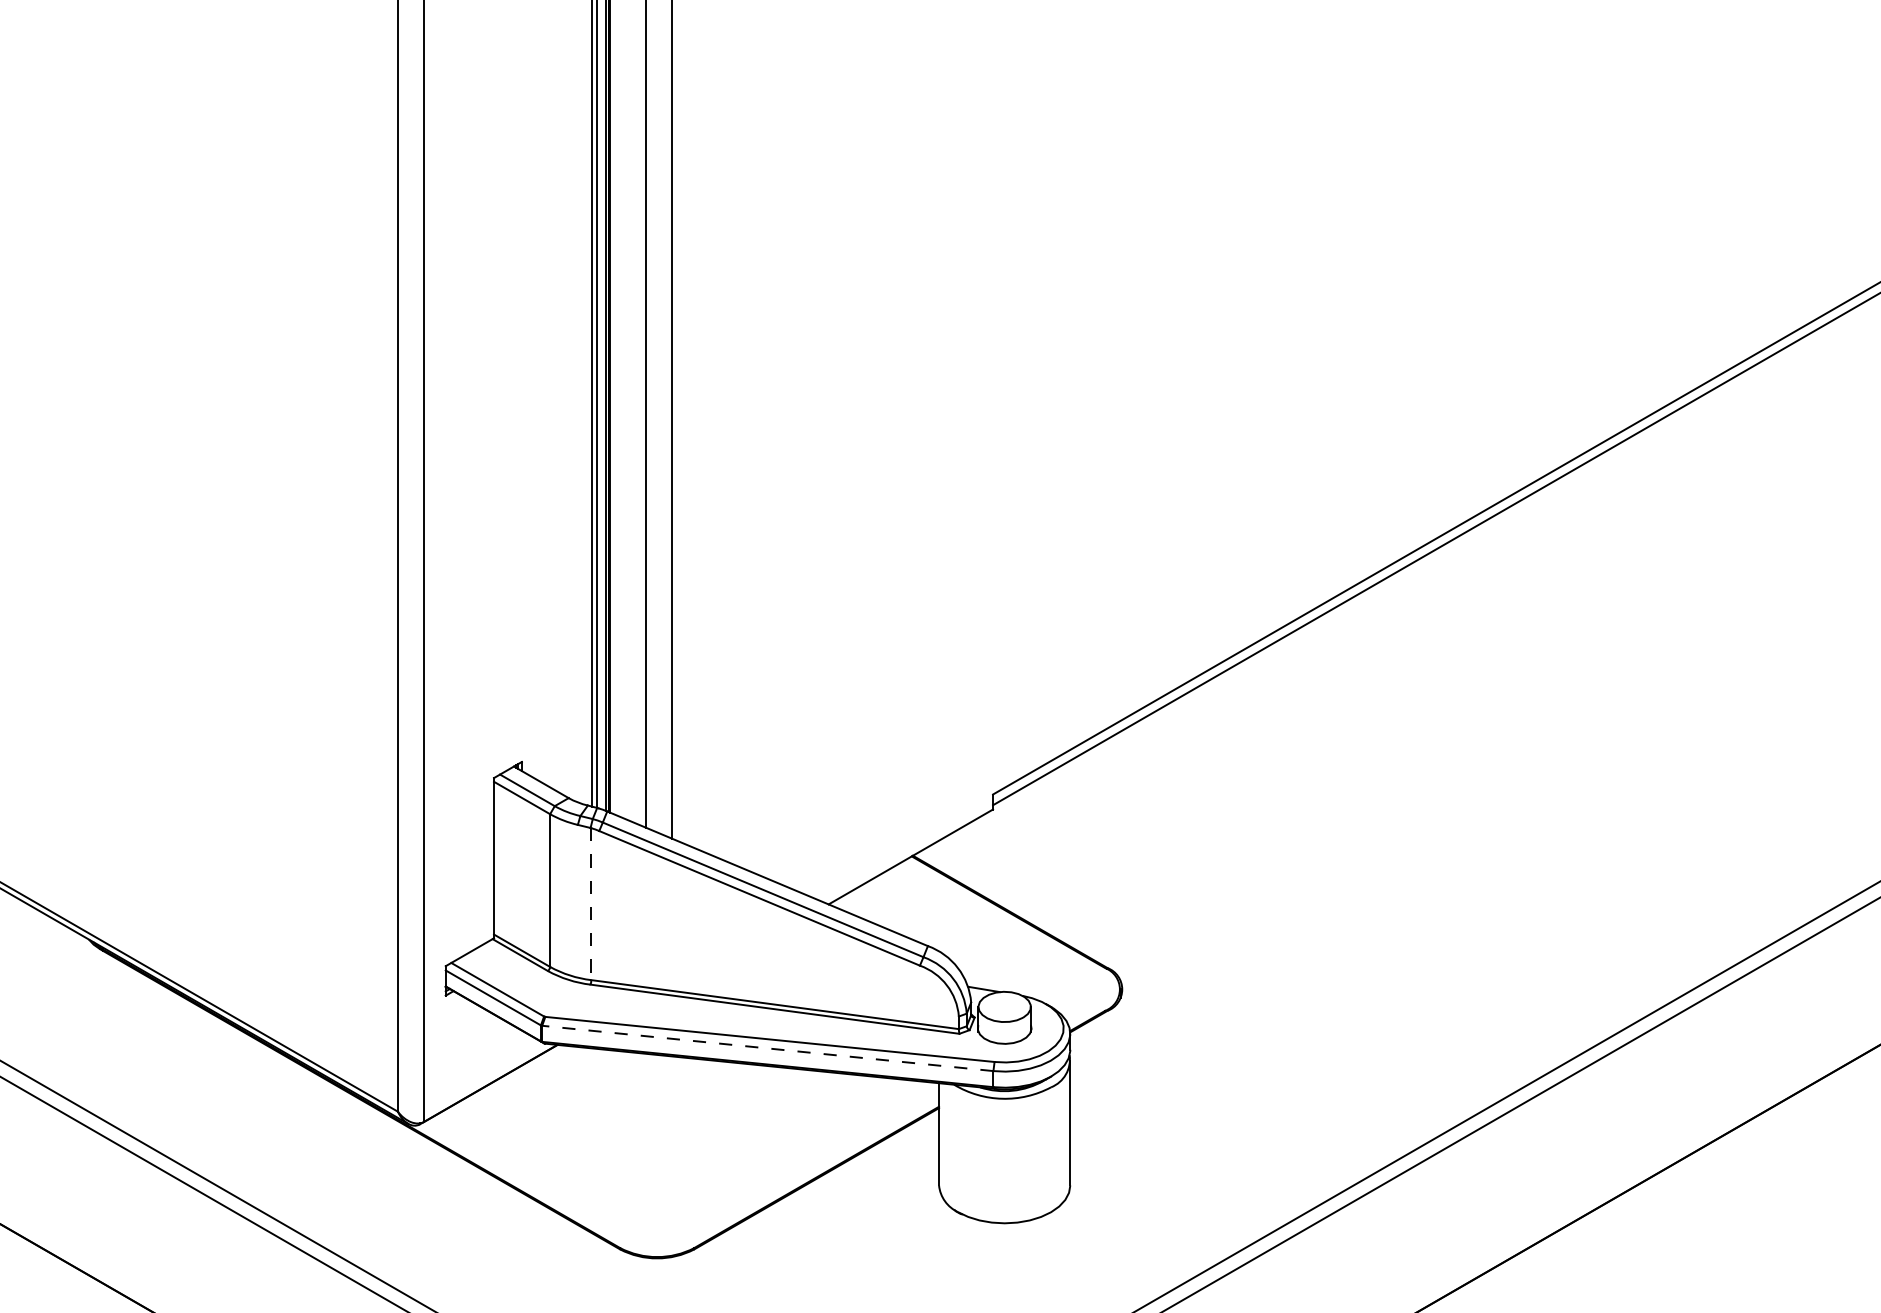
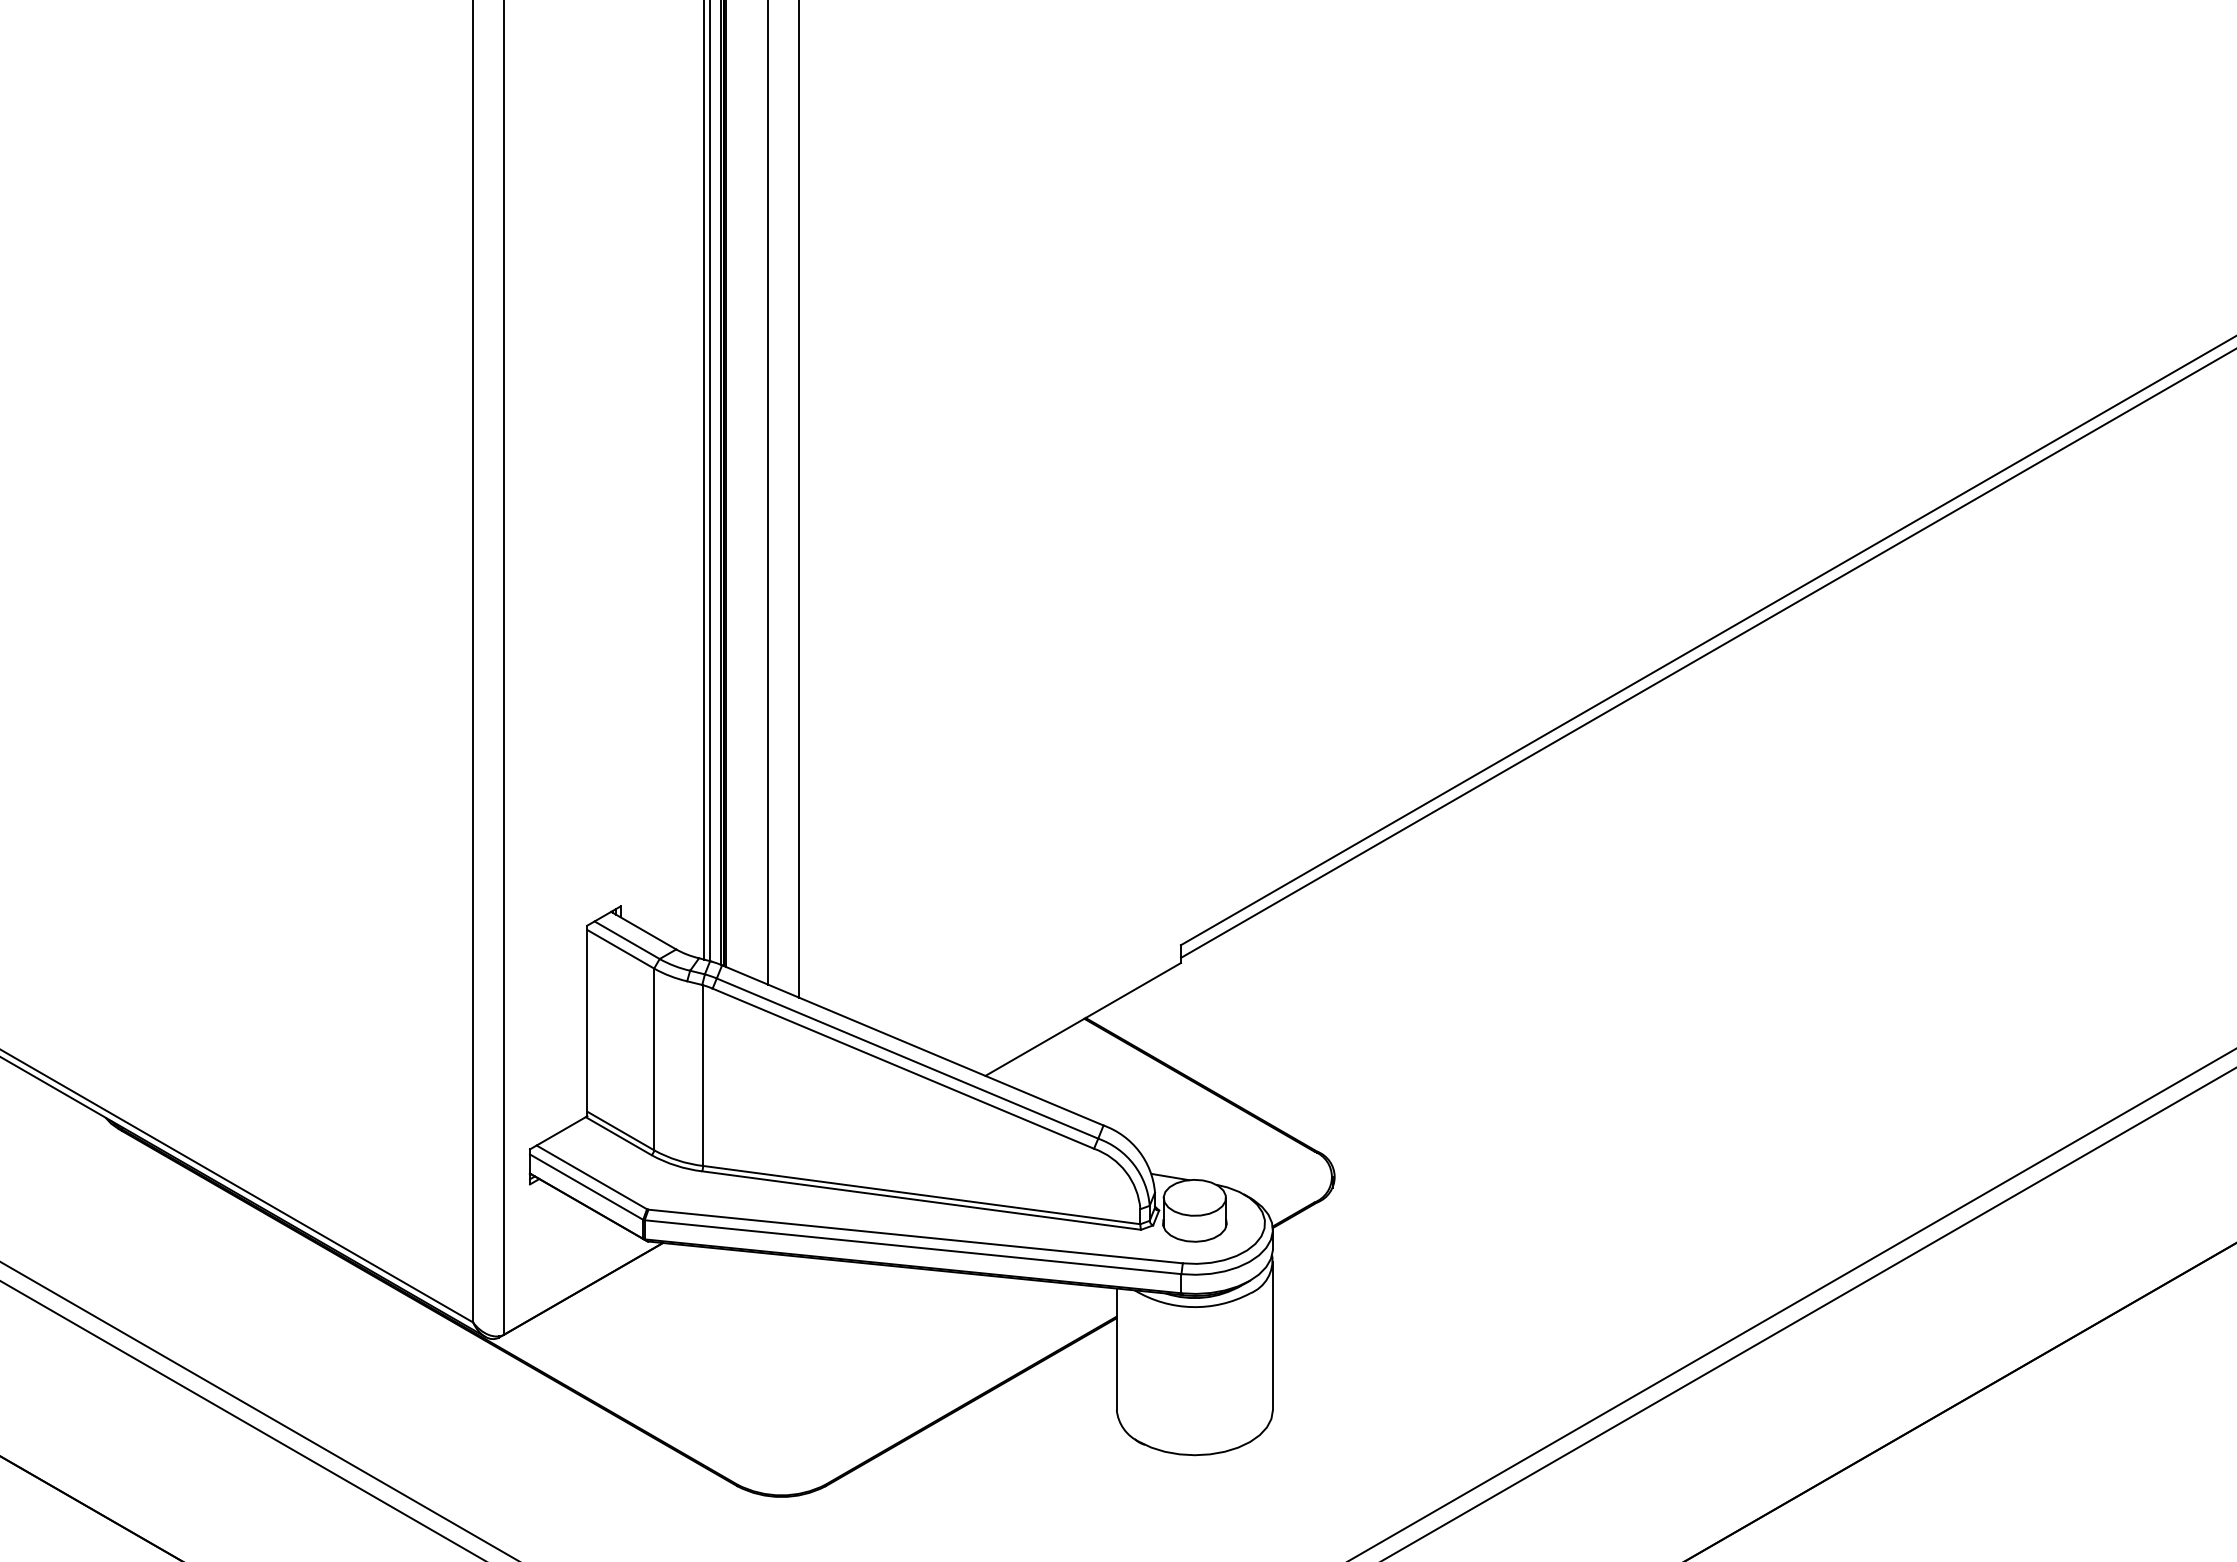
line: (591, 904) -> (703, 1076), dashed -> solid
line: (768, 1048) -> (913, 1247), dashed -> solid

